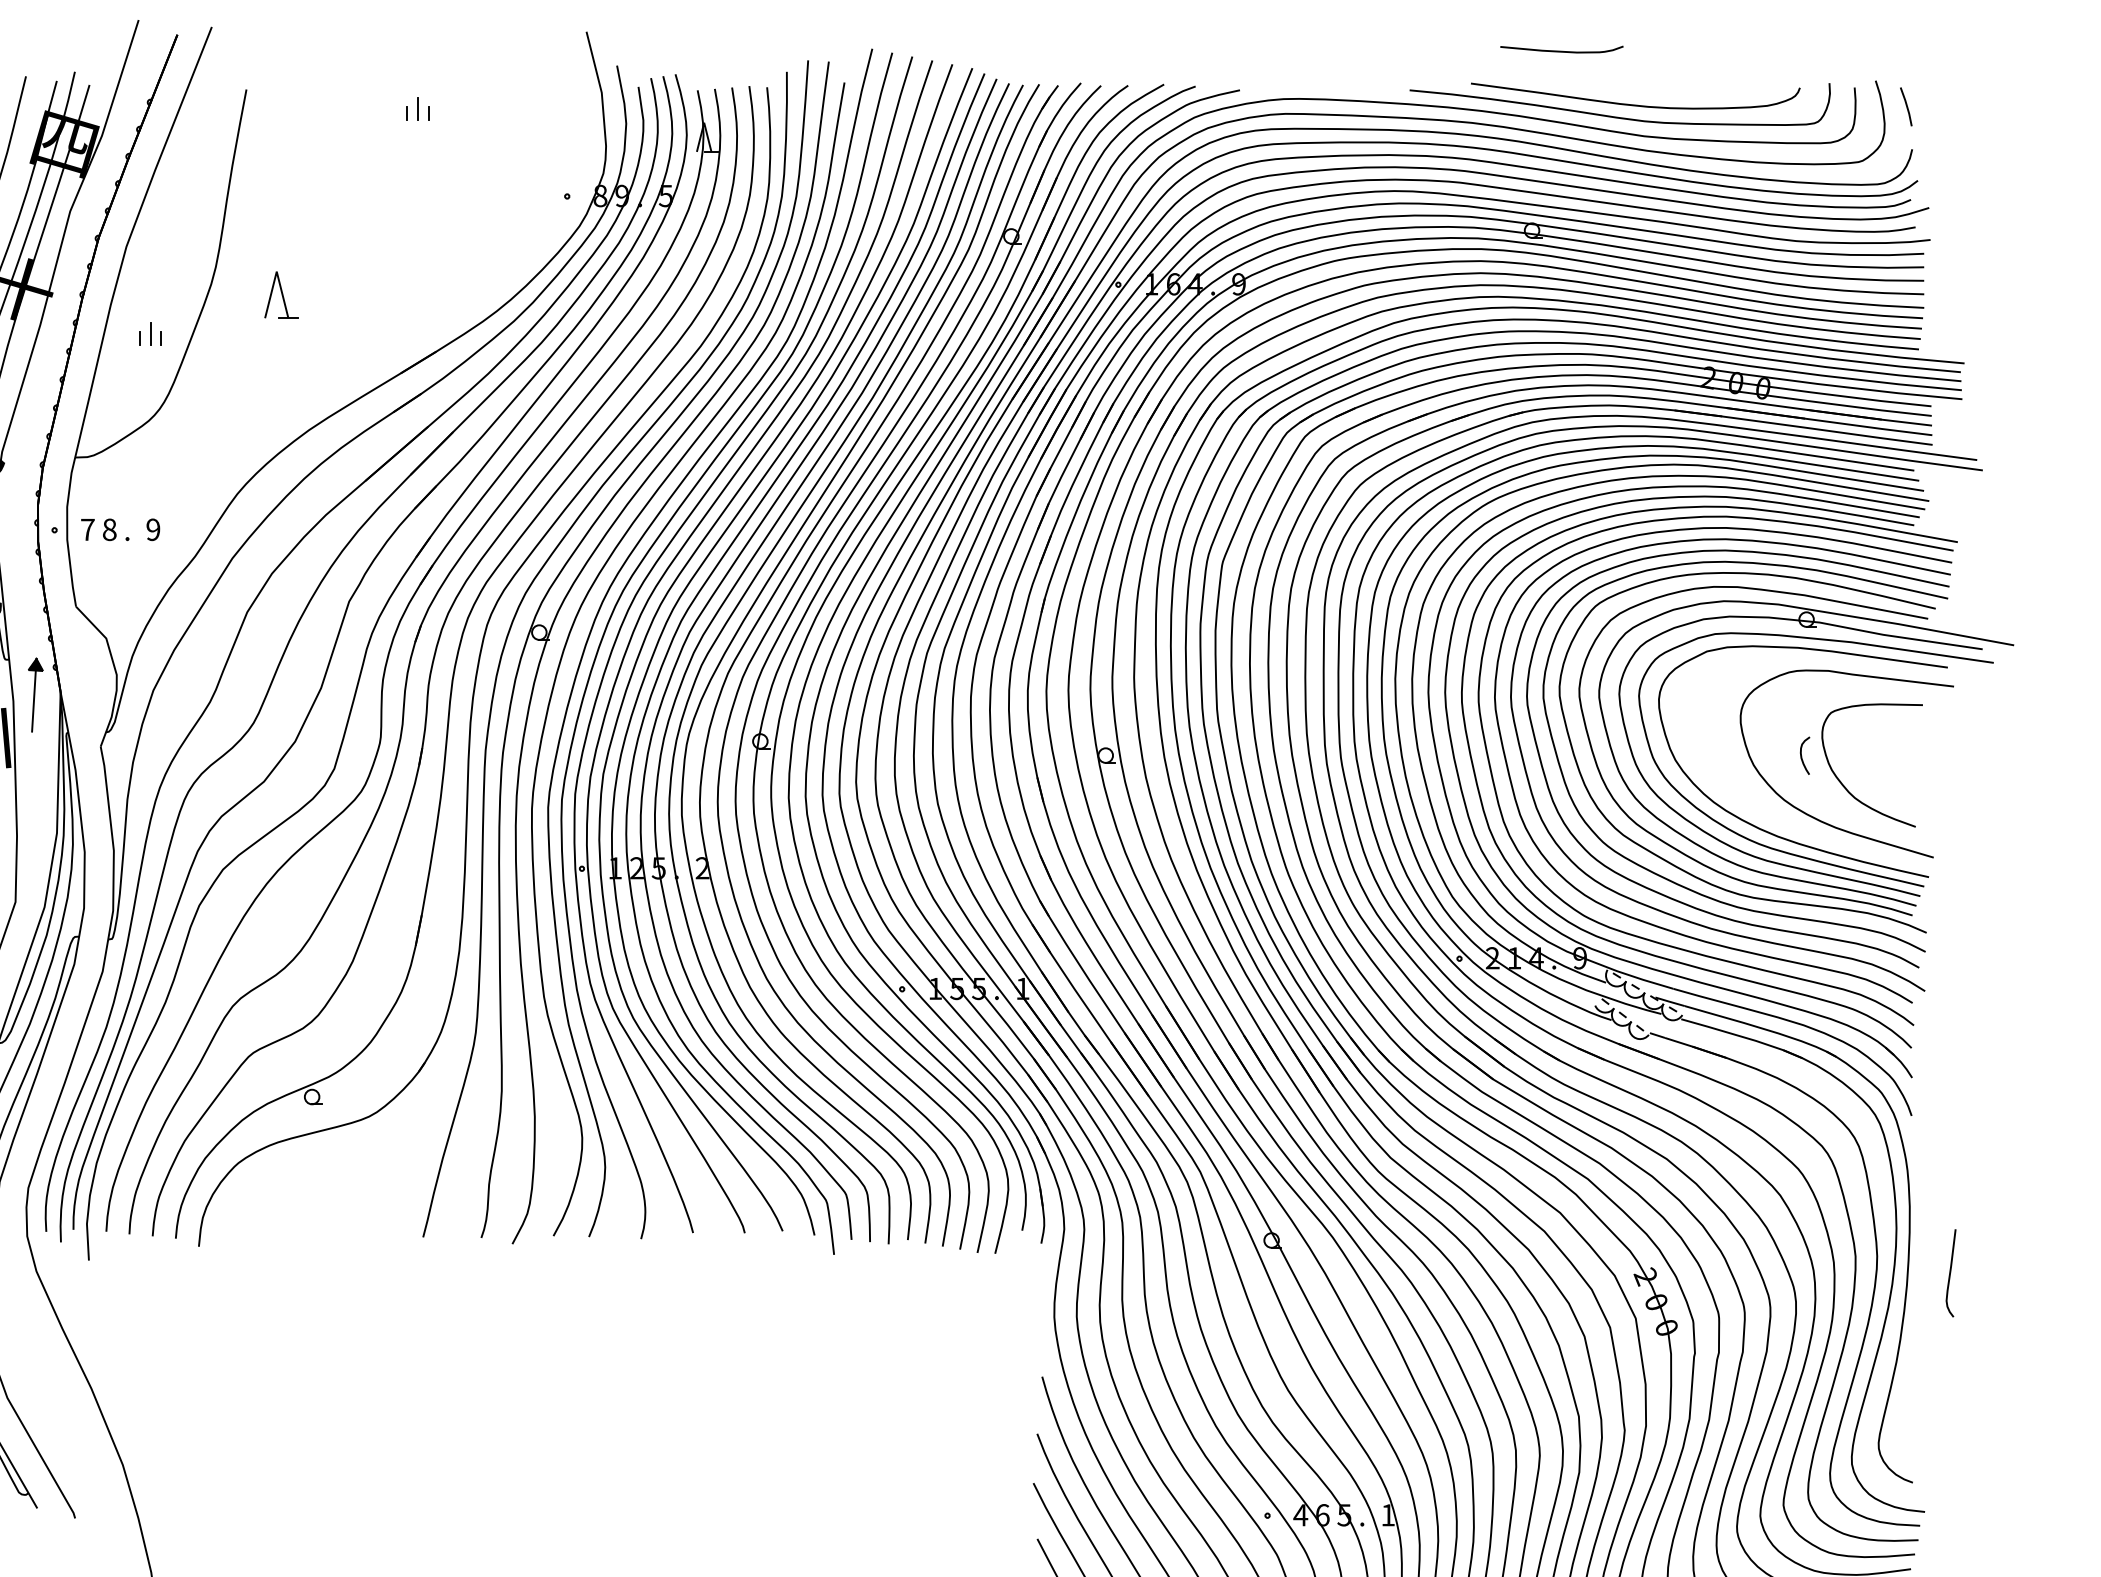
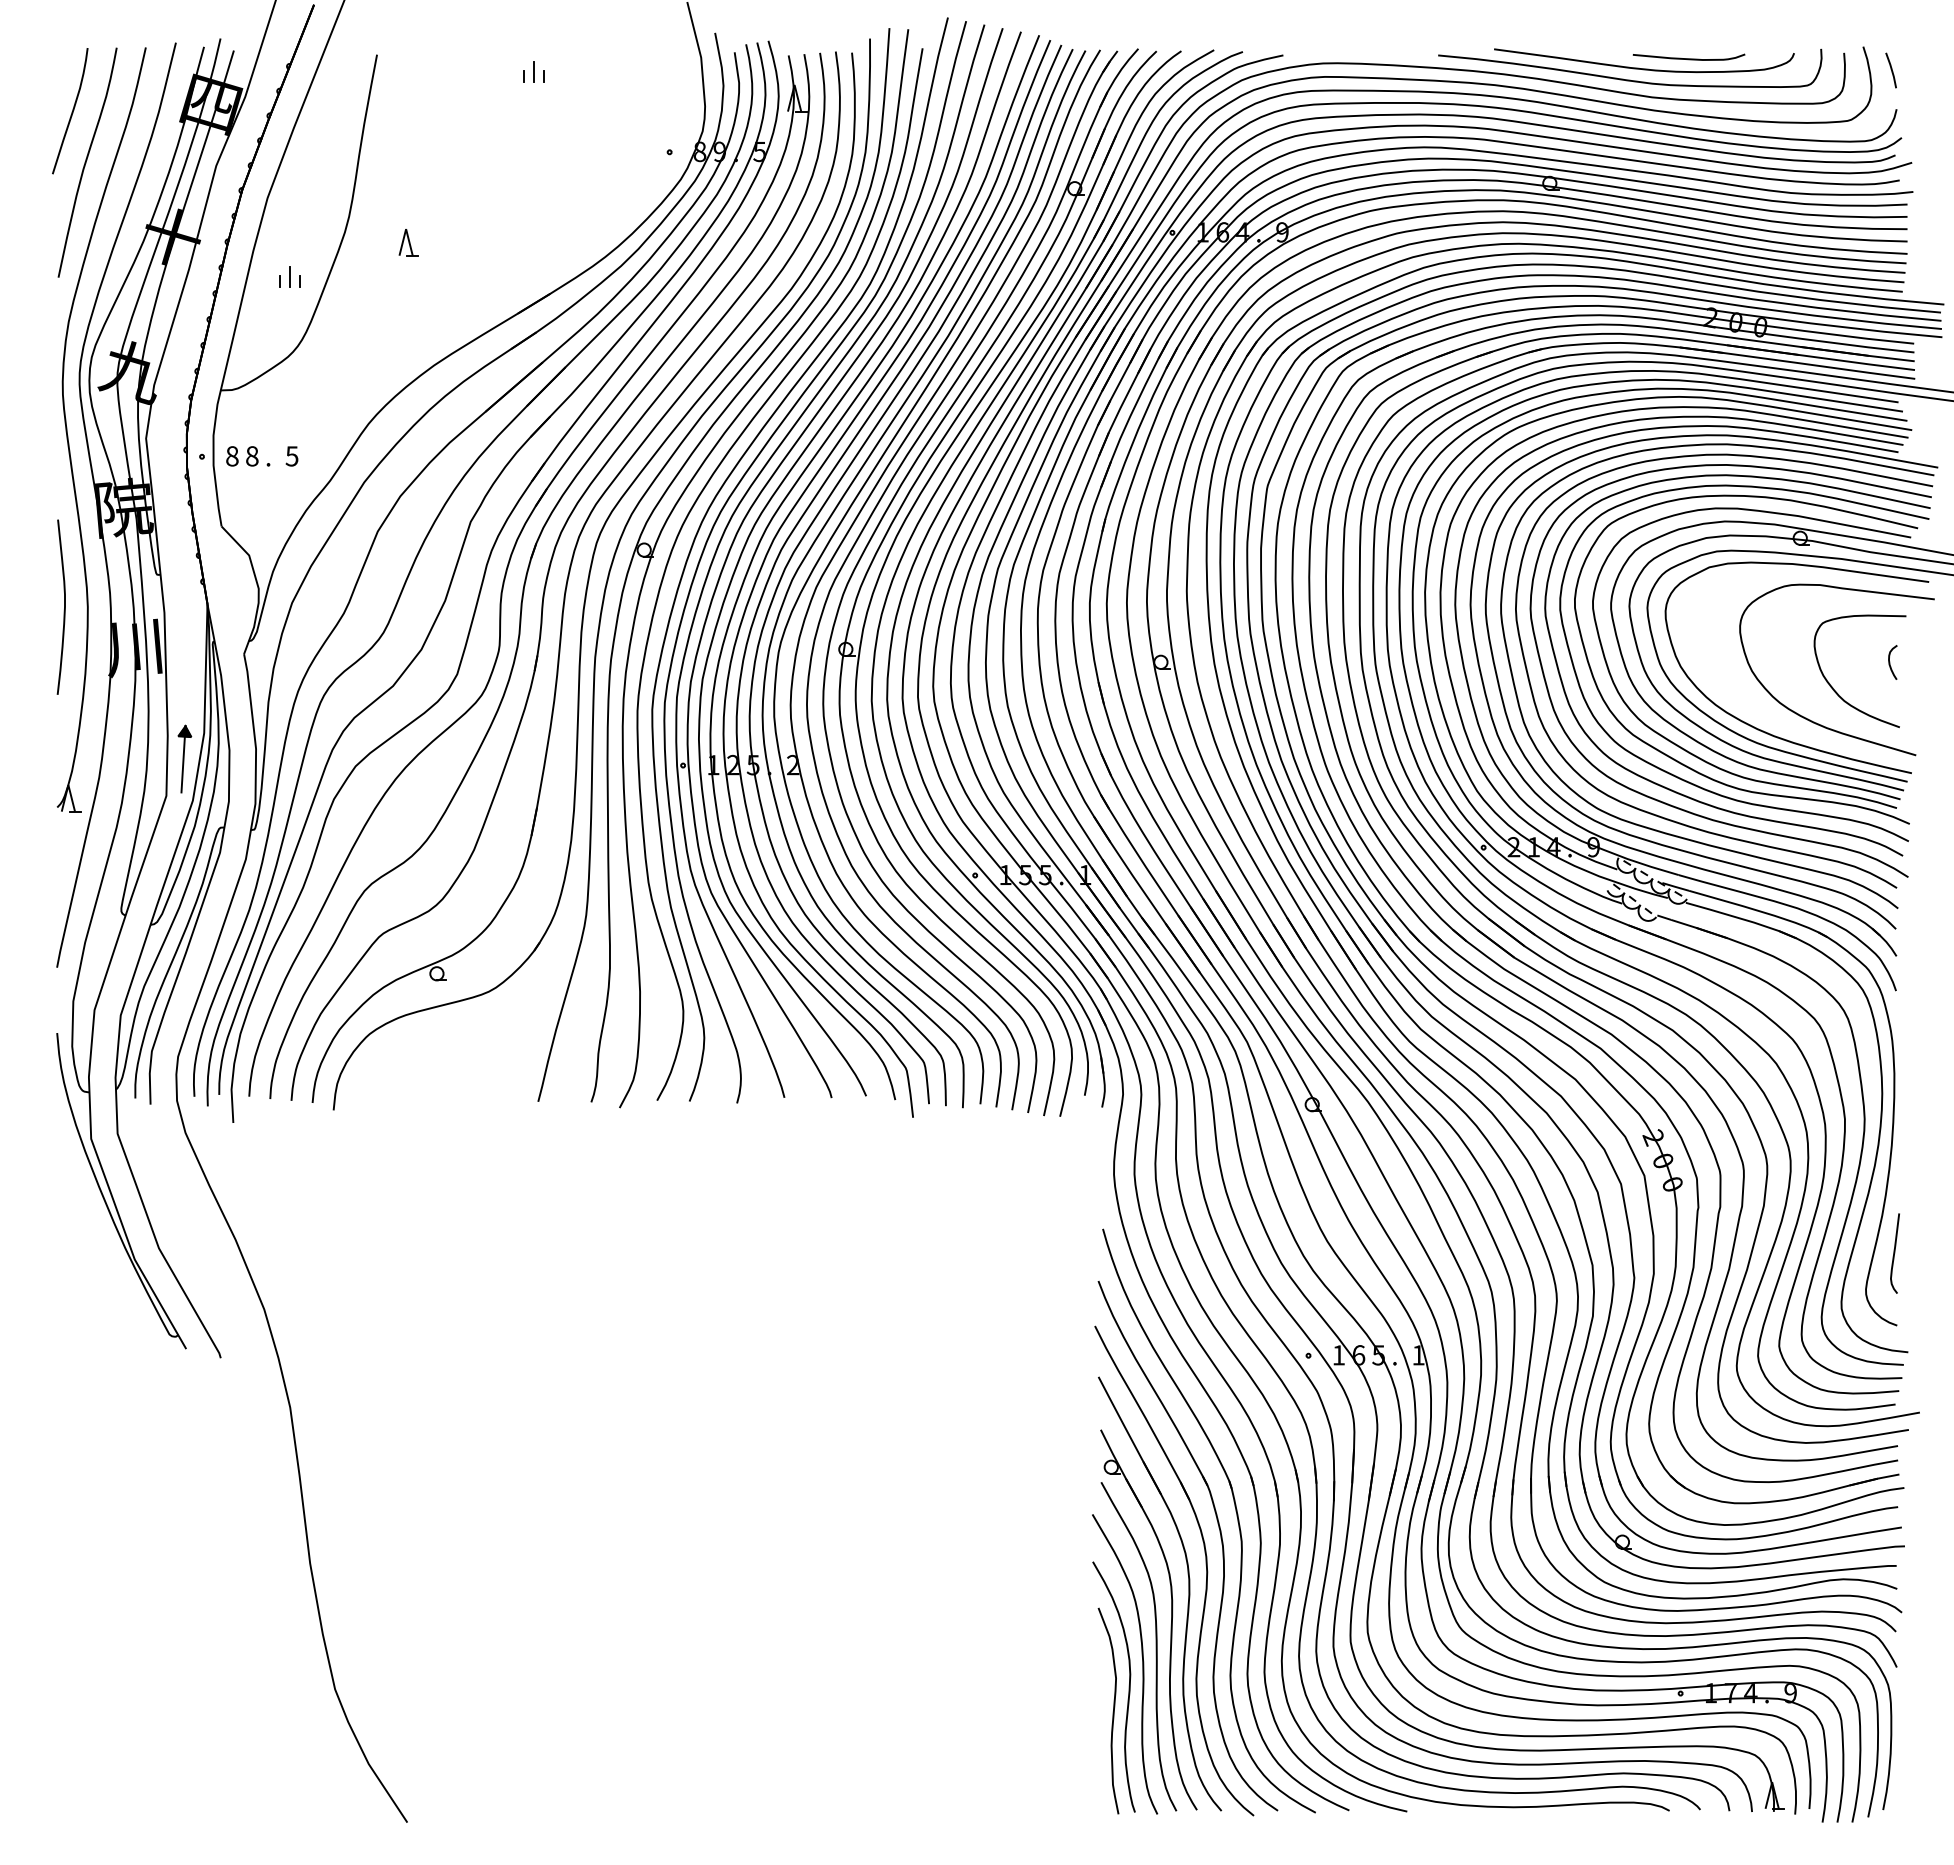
curve: (1561, 50) -> (1688, 58), moved
part: (280, 295) -> (408, 242), size x0.62
text: (88, 529) -> (232, 456), 7 -> 8
text: (152, 529) -> (291, 456), 9 -> 5
part: (35, 694) -> (184, 758), moved
curve: (1802, 755) -> (1890, 662), moved
curve: (1950, 1273) -> (1894, 1253), moved
text: (1300, 1515) -> (1338, 1355), 4 -> 1

